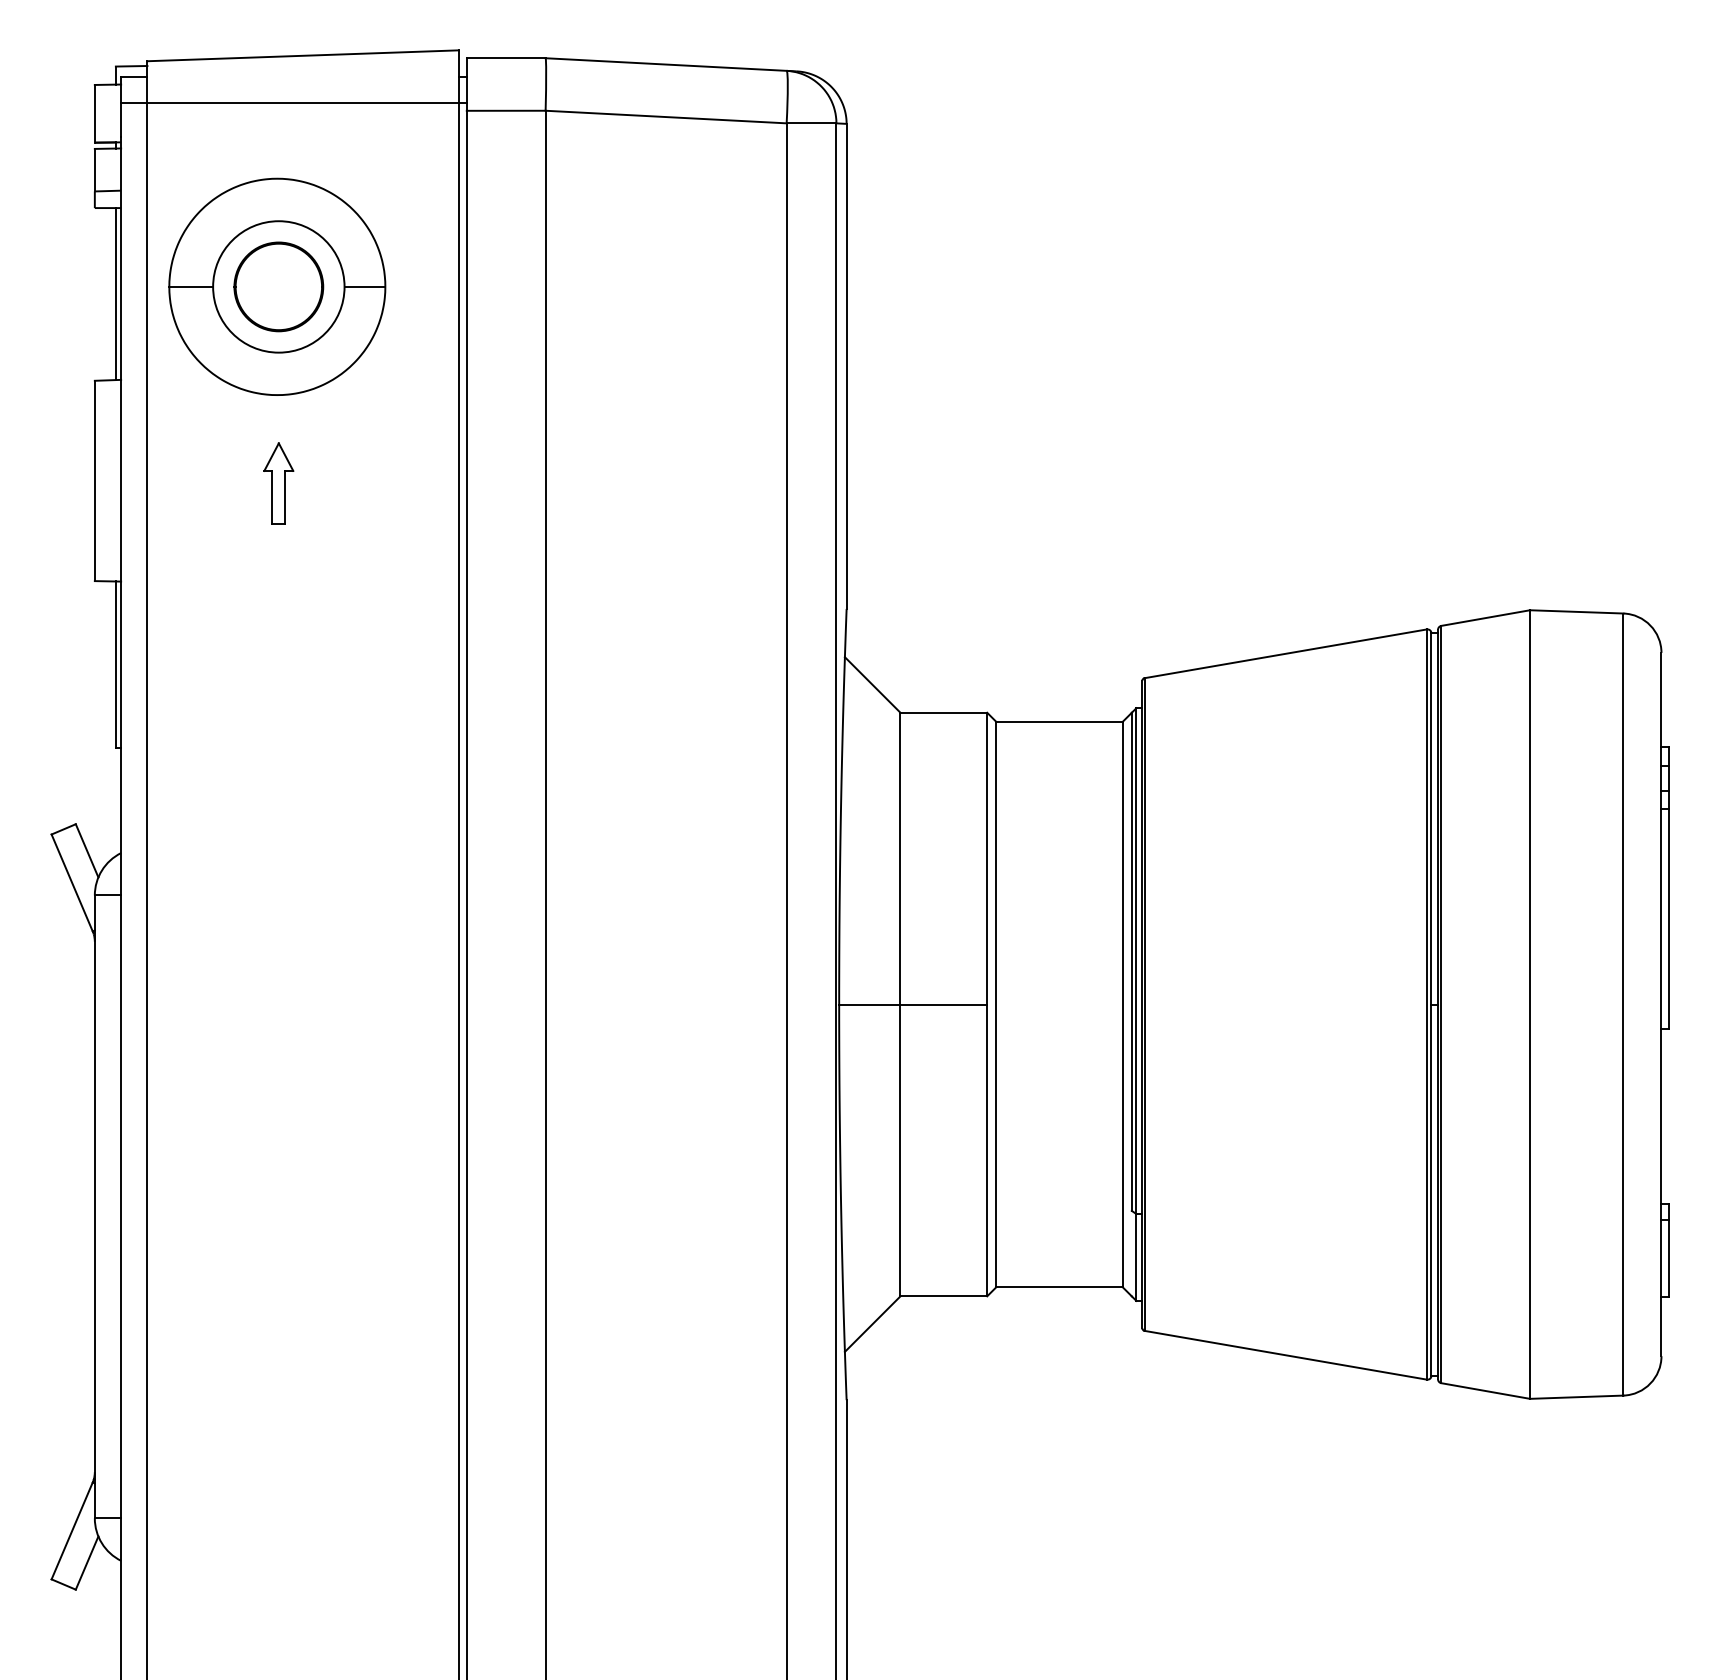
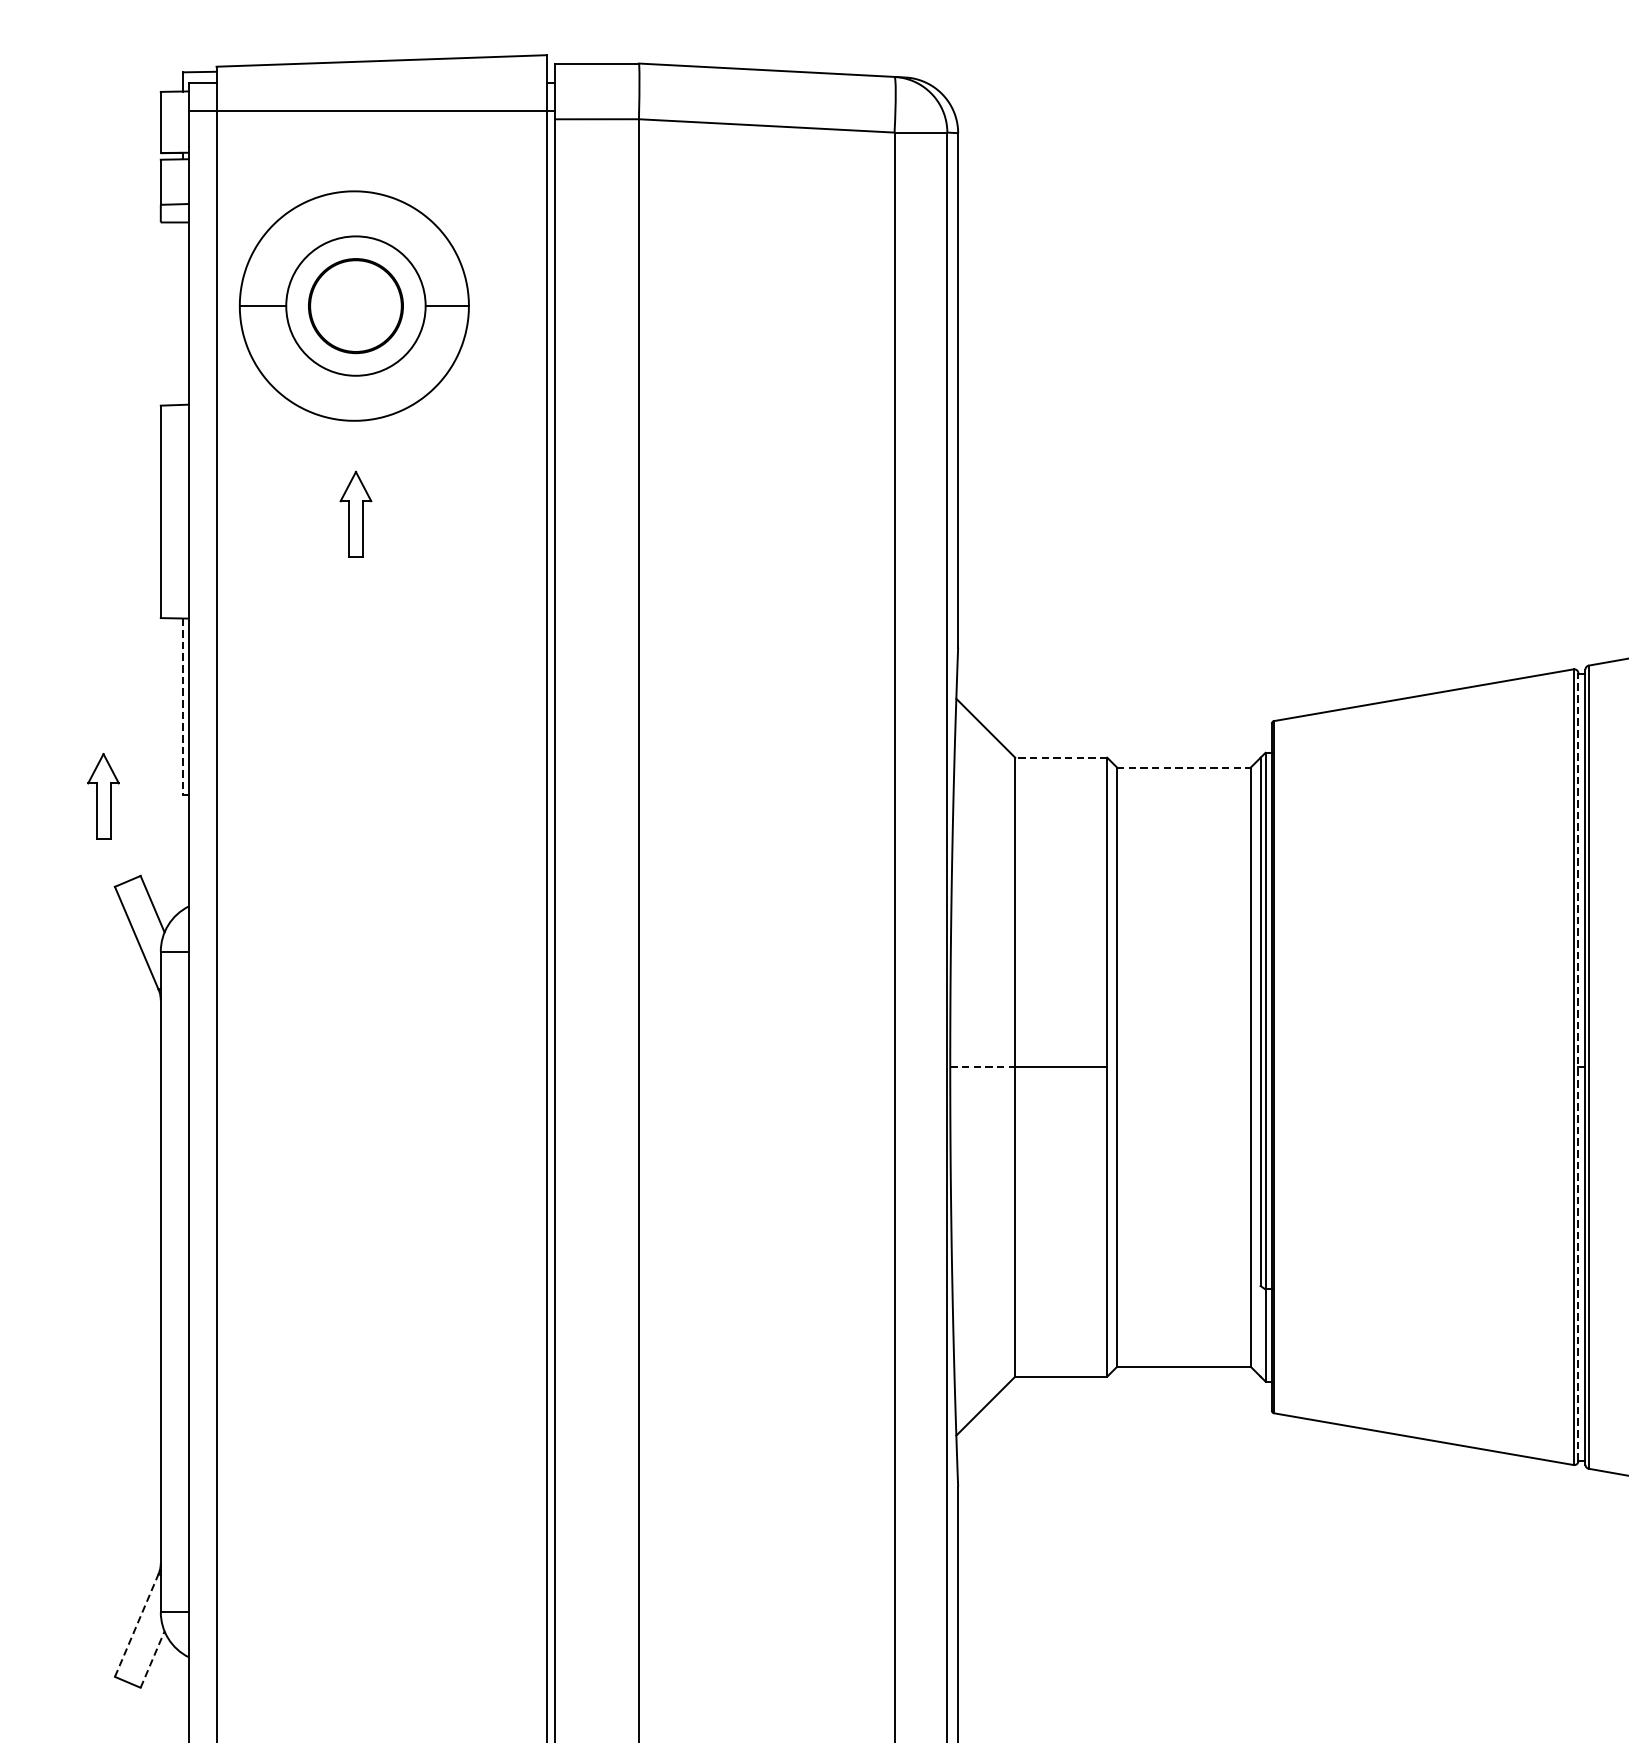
line: (115, 294) -> (182, 314), removed
line: (115, 665) -> (182, 707), solid -> dashed
line: (943, 712) -> (1060, 757), solid -> dashed
line: (1060, 721) -> (1184, 766), solid -> dashed
part: (40, 749) -> (103, 796), added
line: (869, 1004) -> (982, 1067), solid -> dashed
line: (1431, 1004) -> (1578, 1067), solid -> dashed
line: (72, 1530) -> (137, 1625), solid -> dashed
line: (87, 1563) -> (153, 1660), solid -> dashed

